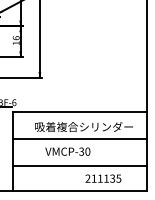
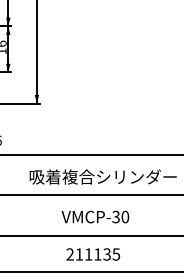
text: (67, 151) -> (94, 216), moved
text: (103, 178) -> (93, 254), moved

